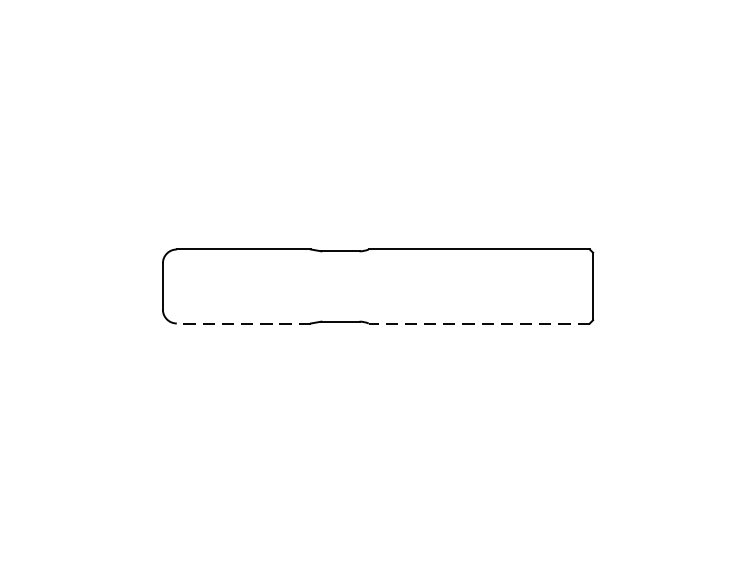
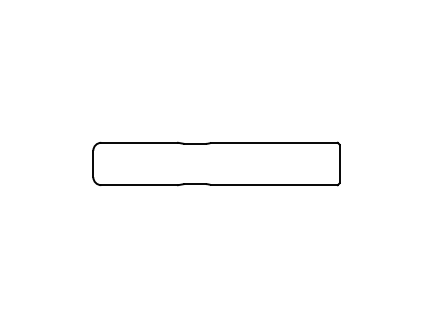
line: (243, 324) -> (139, 185), dashed -> solid
line: (479, 324) -> (274, 185), dashed -> solid

